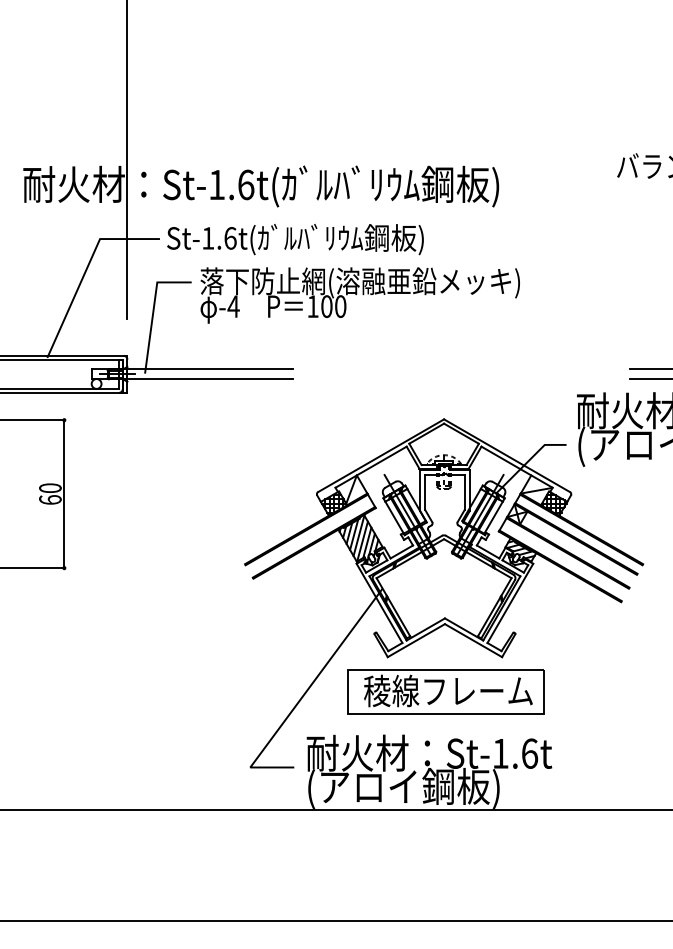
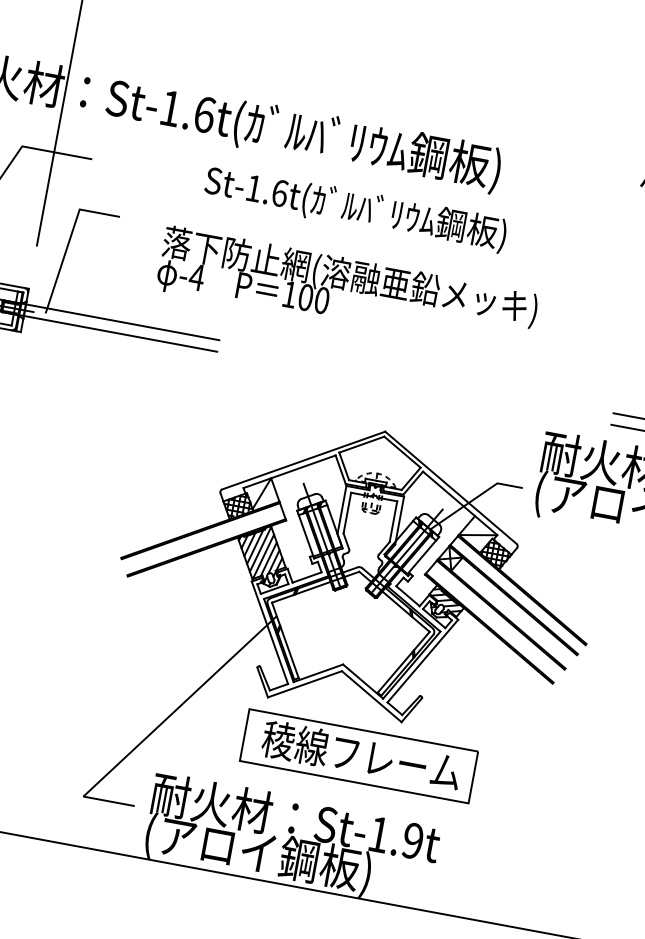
text: (295, 239) -> (355, 208), moved
text: (359, 295) -> (346, 291), moved
part: (445, 691) -> (358, 755), moved
text: (529, 753) -> (412, 840), St-1.6t -> St-1.9t

